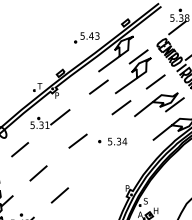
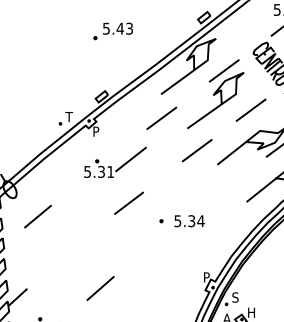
part: (86, 37) -> (112, 31), moved
part: (50, 118) -> (115, 161), moved
part: (112, 141) -> (181, 221), moved
line: (38, 173) -> (66, 254), removed

